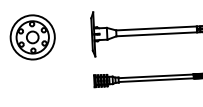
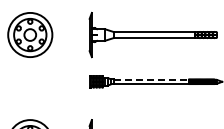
line: (156, 75) -> (151, 79), solid -> dashed

